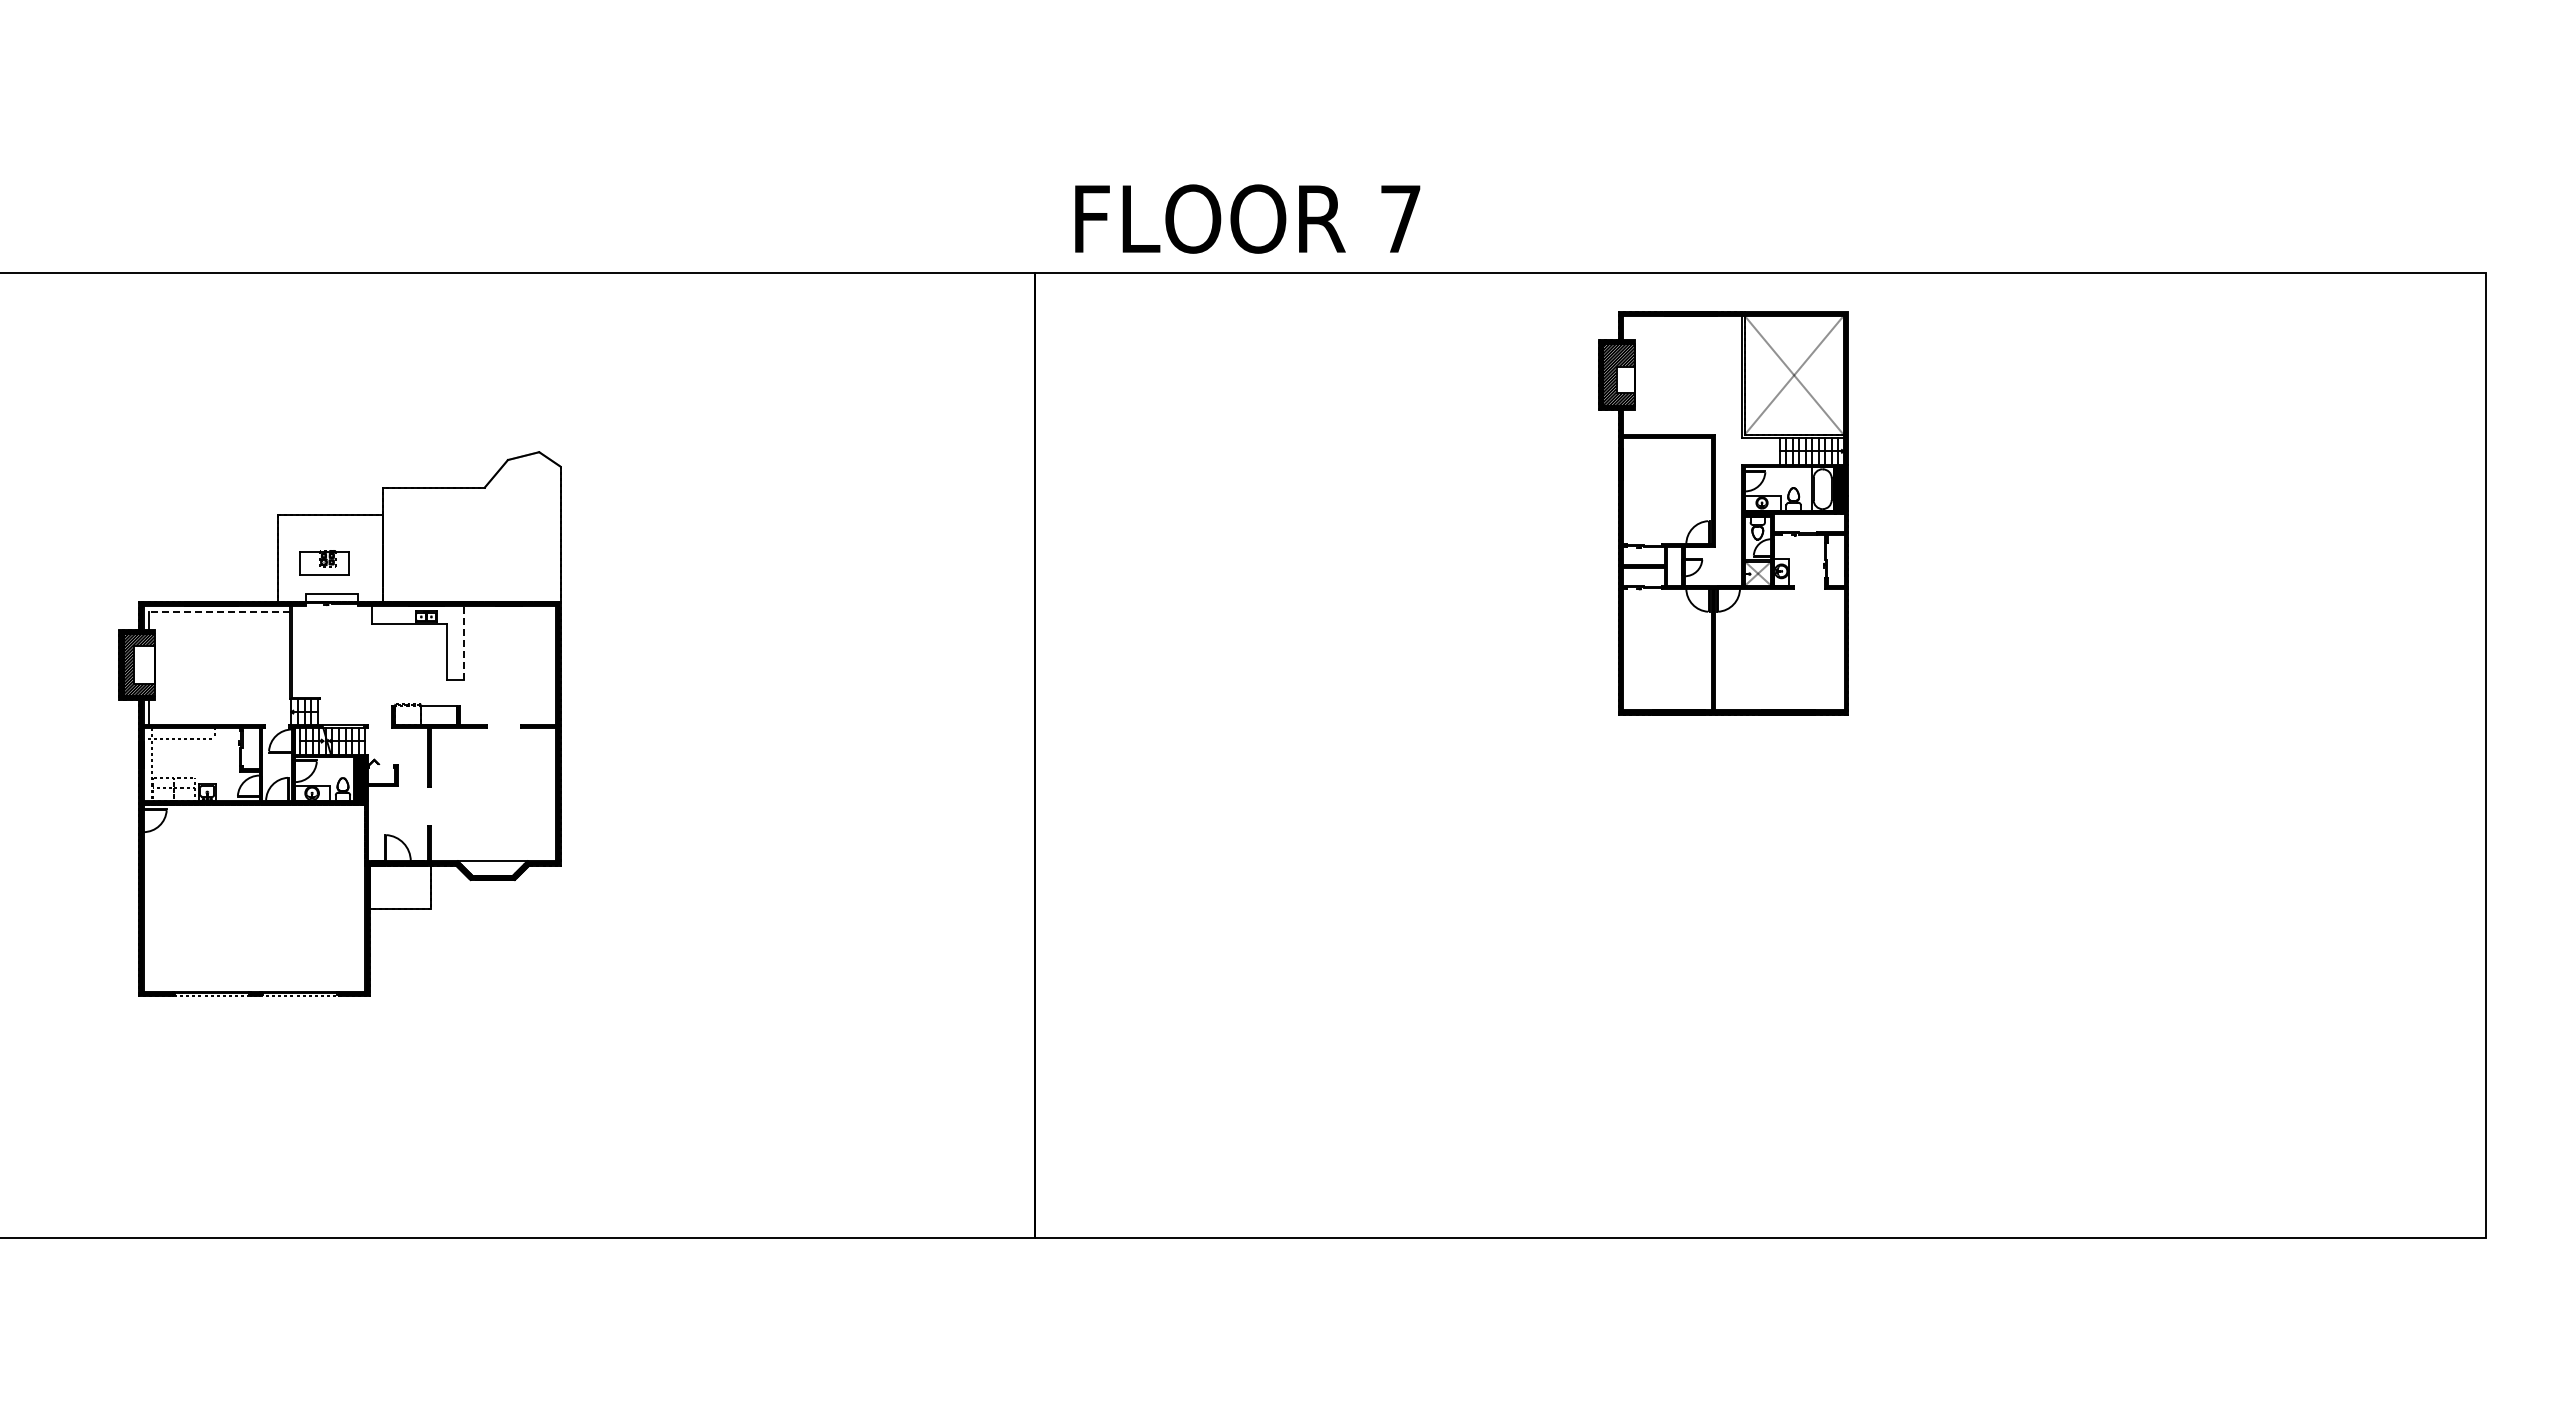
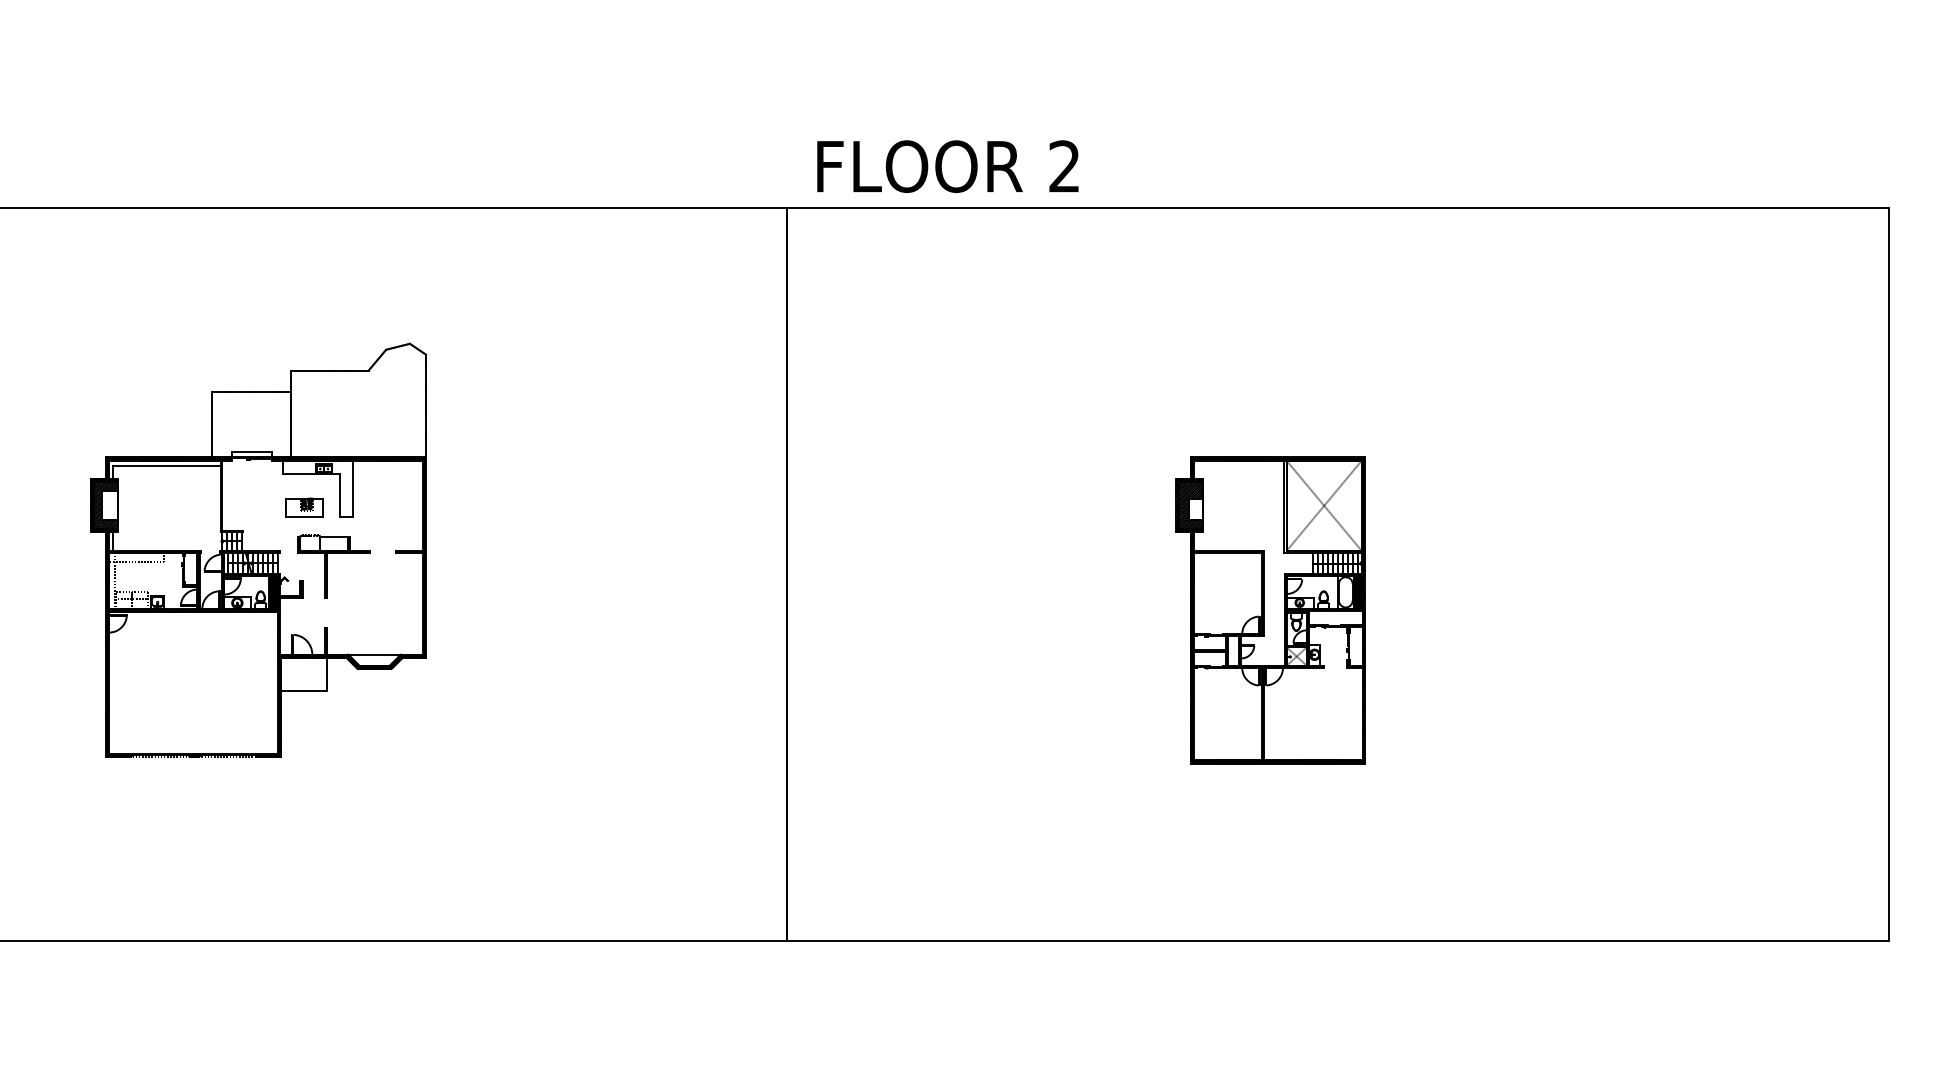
text: (1400, 218) -> (1064, 166), 7 -> 2
part: (1723, 513) -> (1270, 610), moved
part: (324, 562) -> (304, 507), moved
line: (219, 612) -> (166, 465), dashed -> solid
line: (464, 642) -> (353, 488), dashed -> solid

